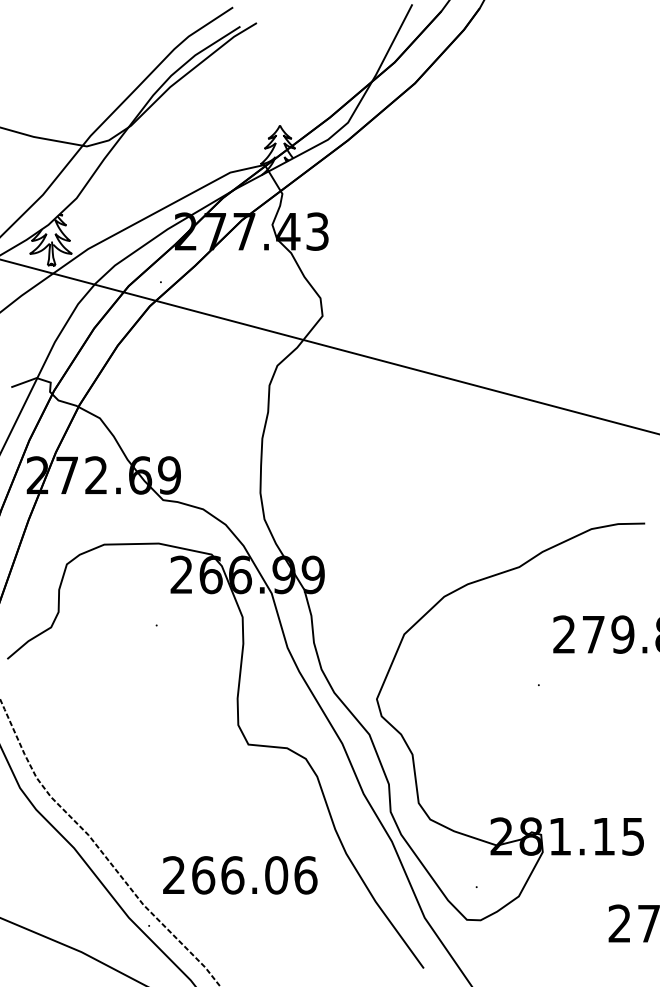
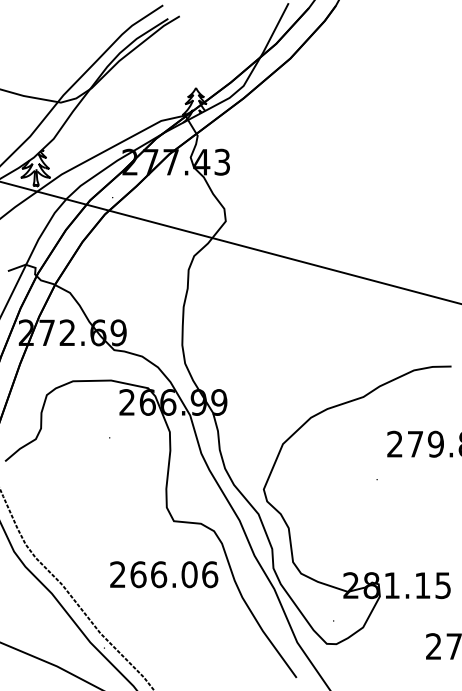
text: (240, 875) -> (164, 574), moved

